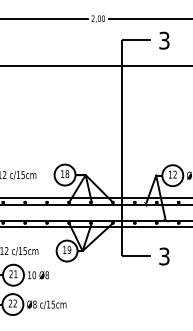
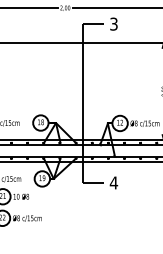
text: (163, 255) -> (113, 182), 3 -> 4

